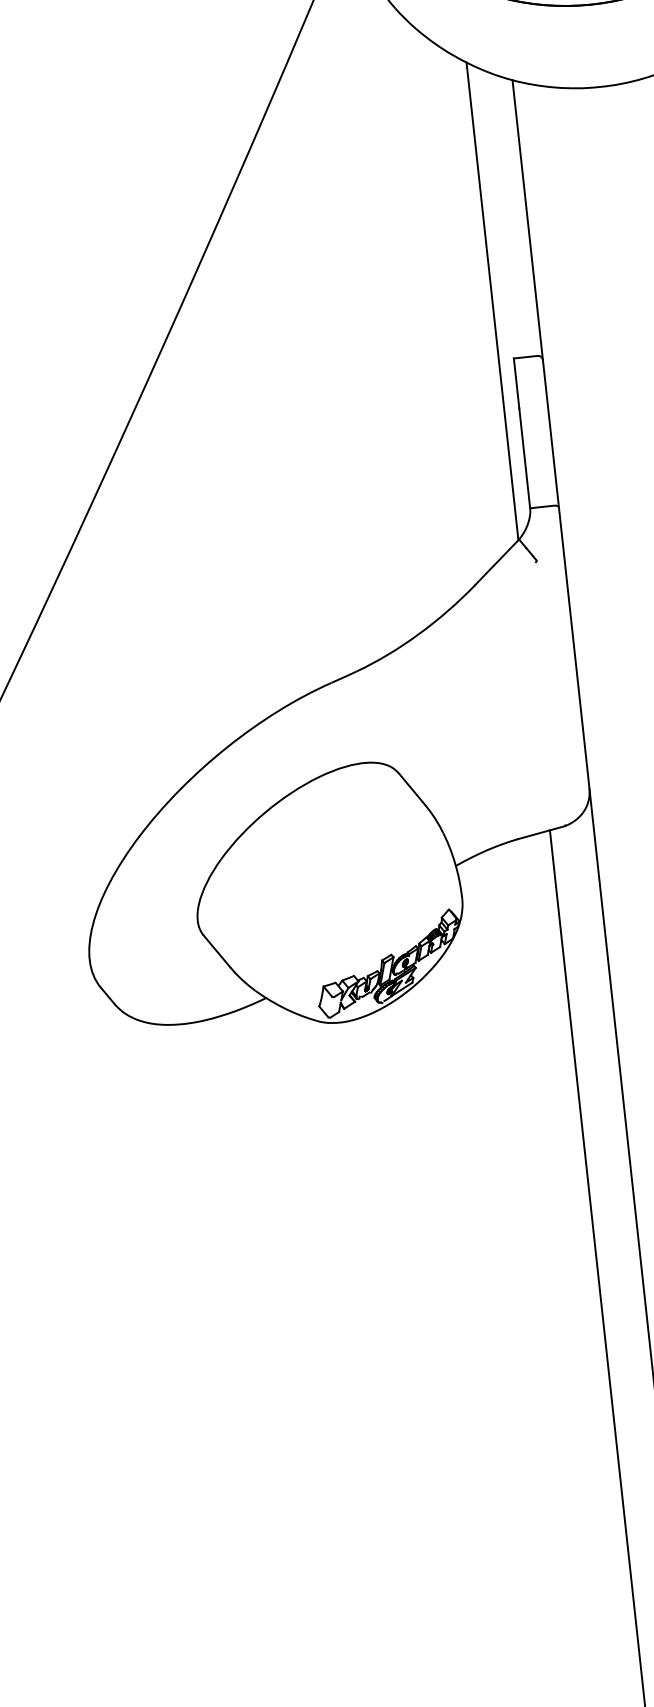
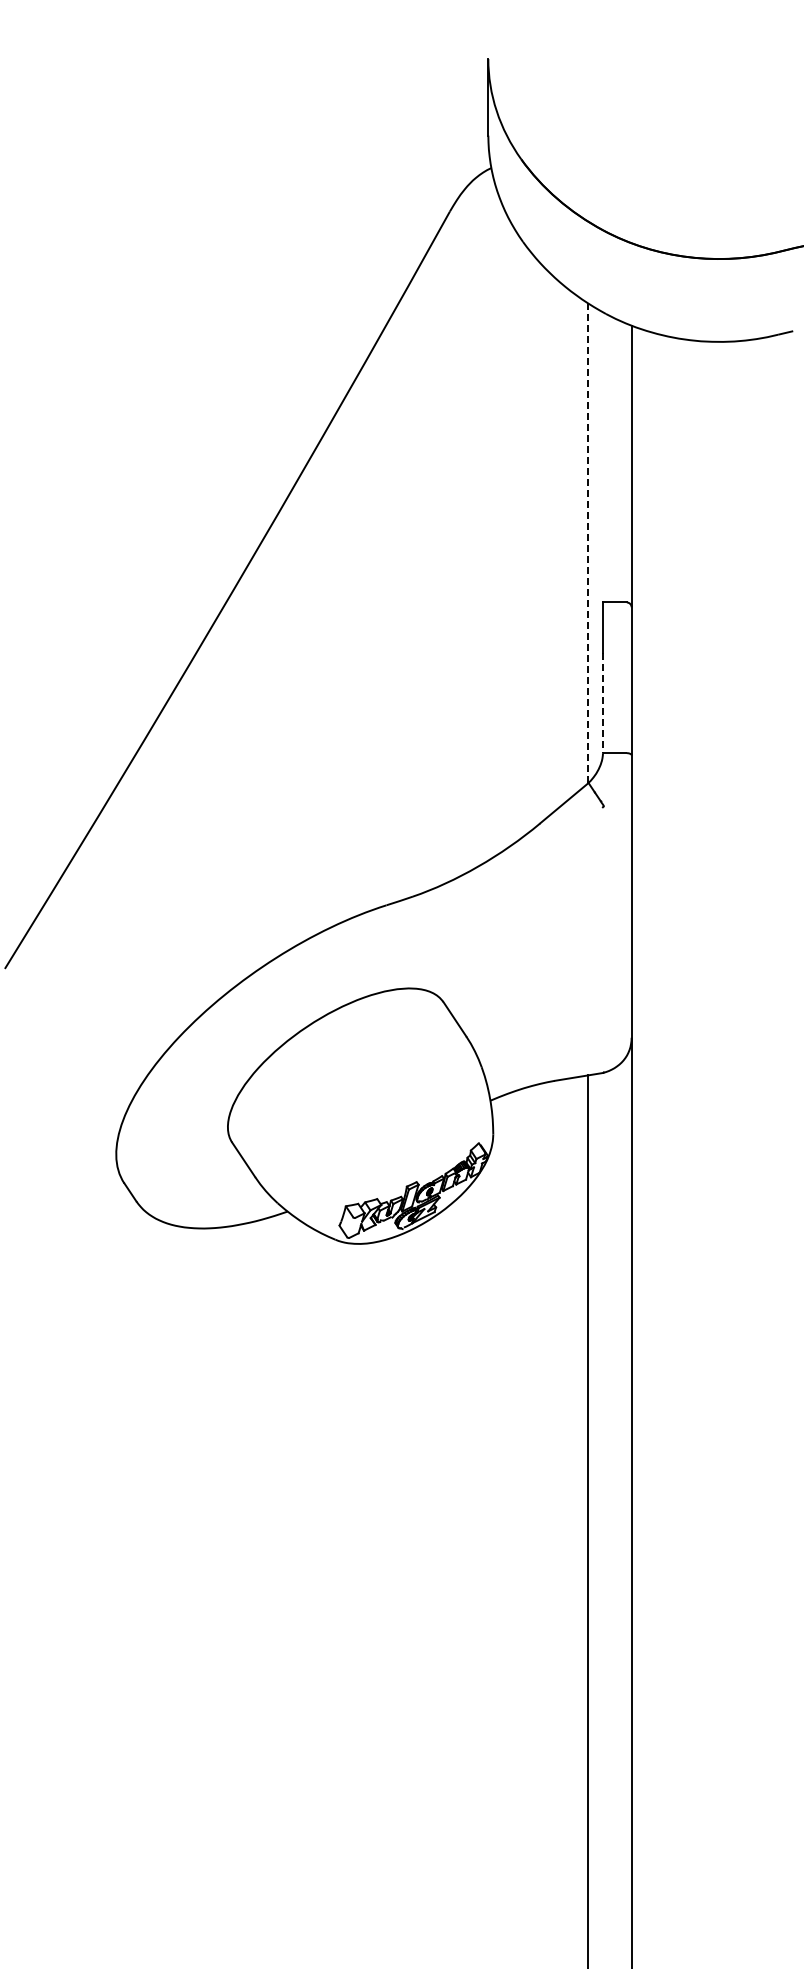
line: (492, 301) -> (587, 543), solid -> dashed
line: (524, 458) -> (602, 703), solid -> dashed

